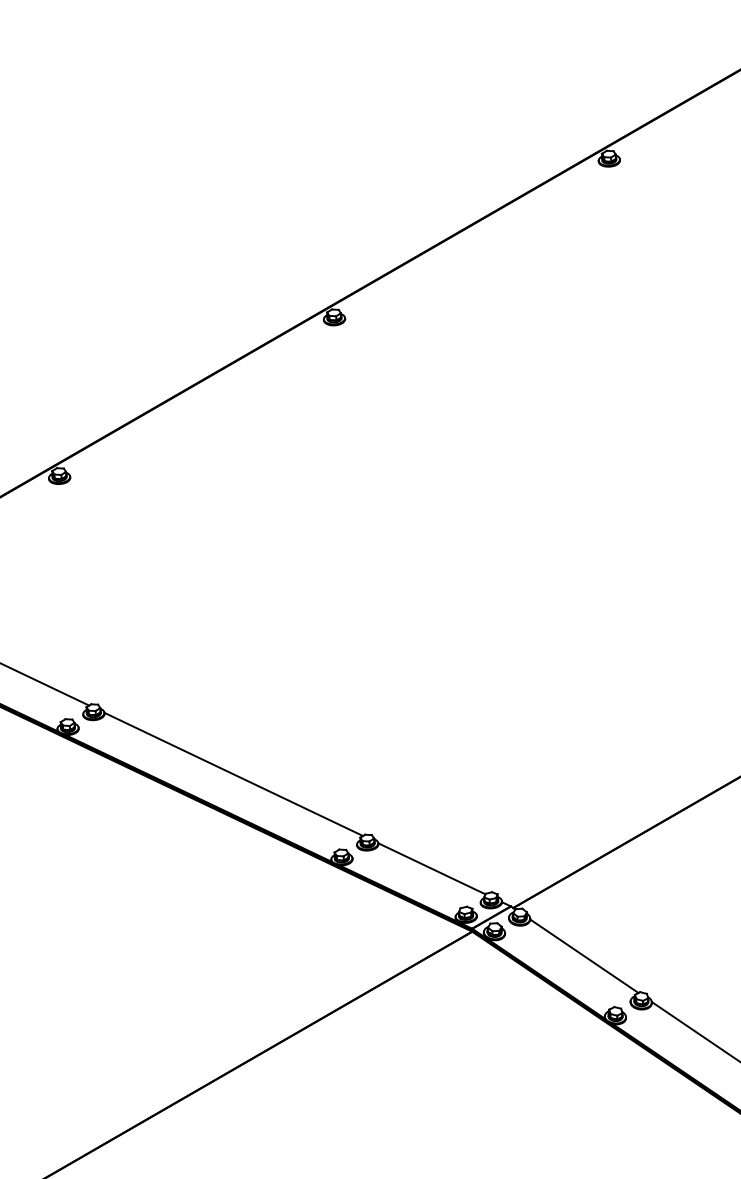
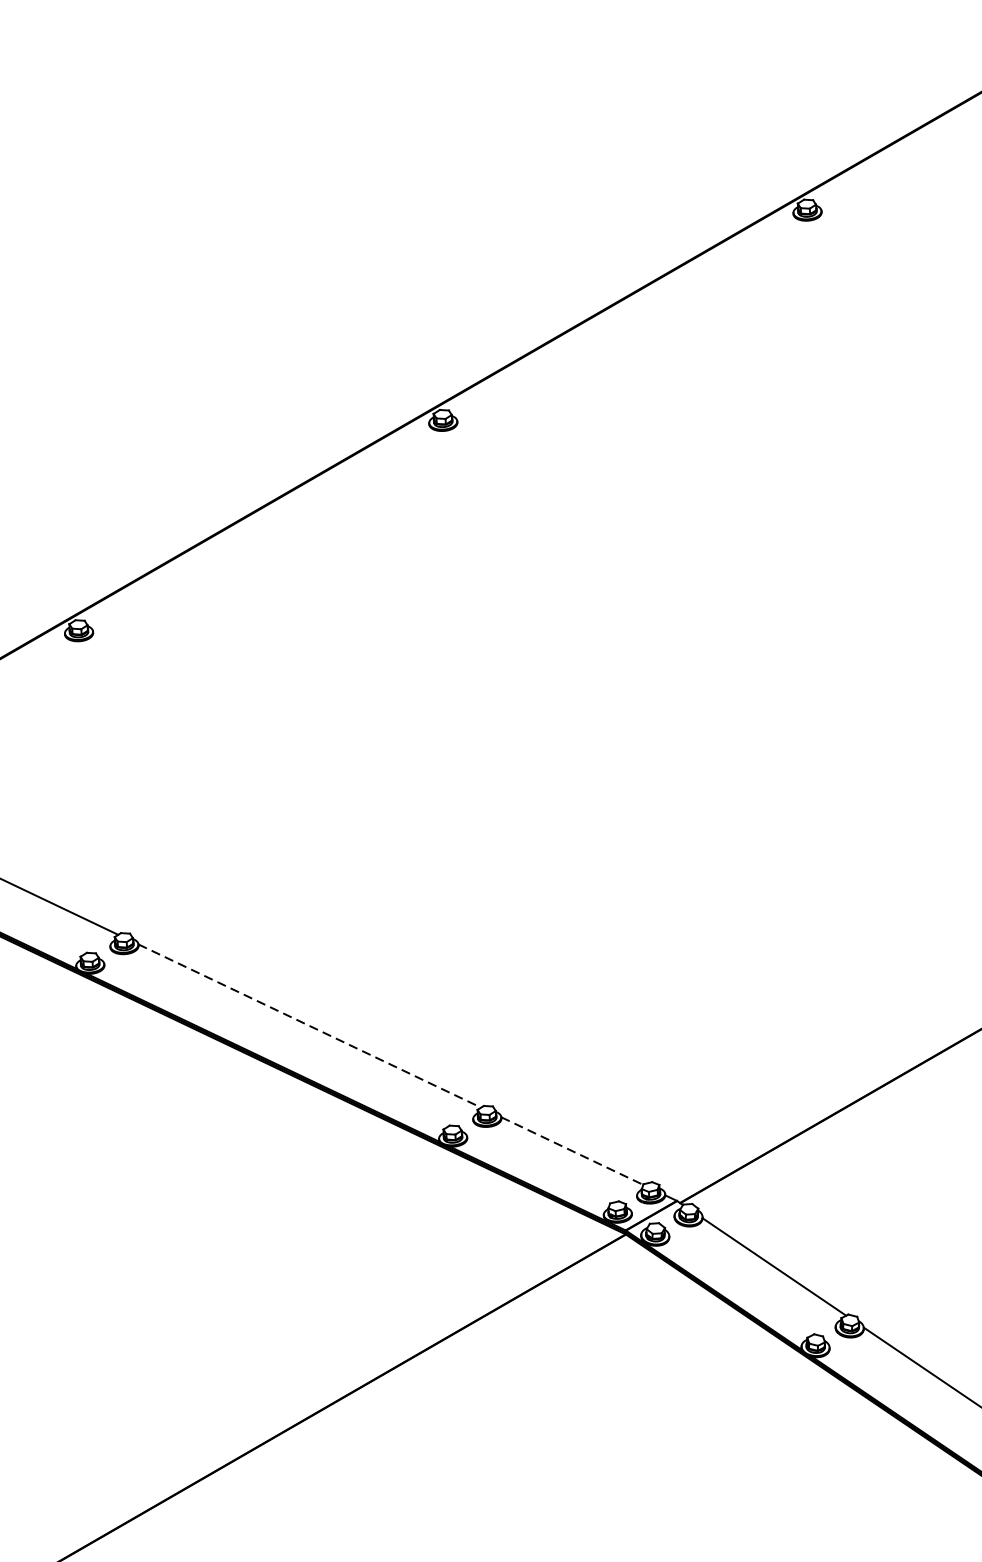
line: (234, 774) -> (310, 1026), solid -> dashed
line: (432, 868) -> (573, 1150), solid -> dashed

